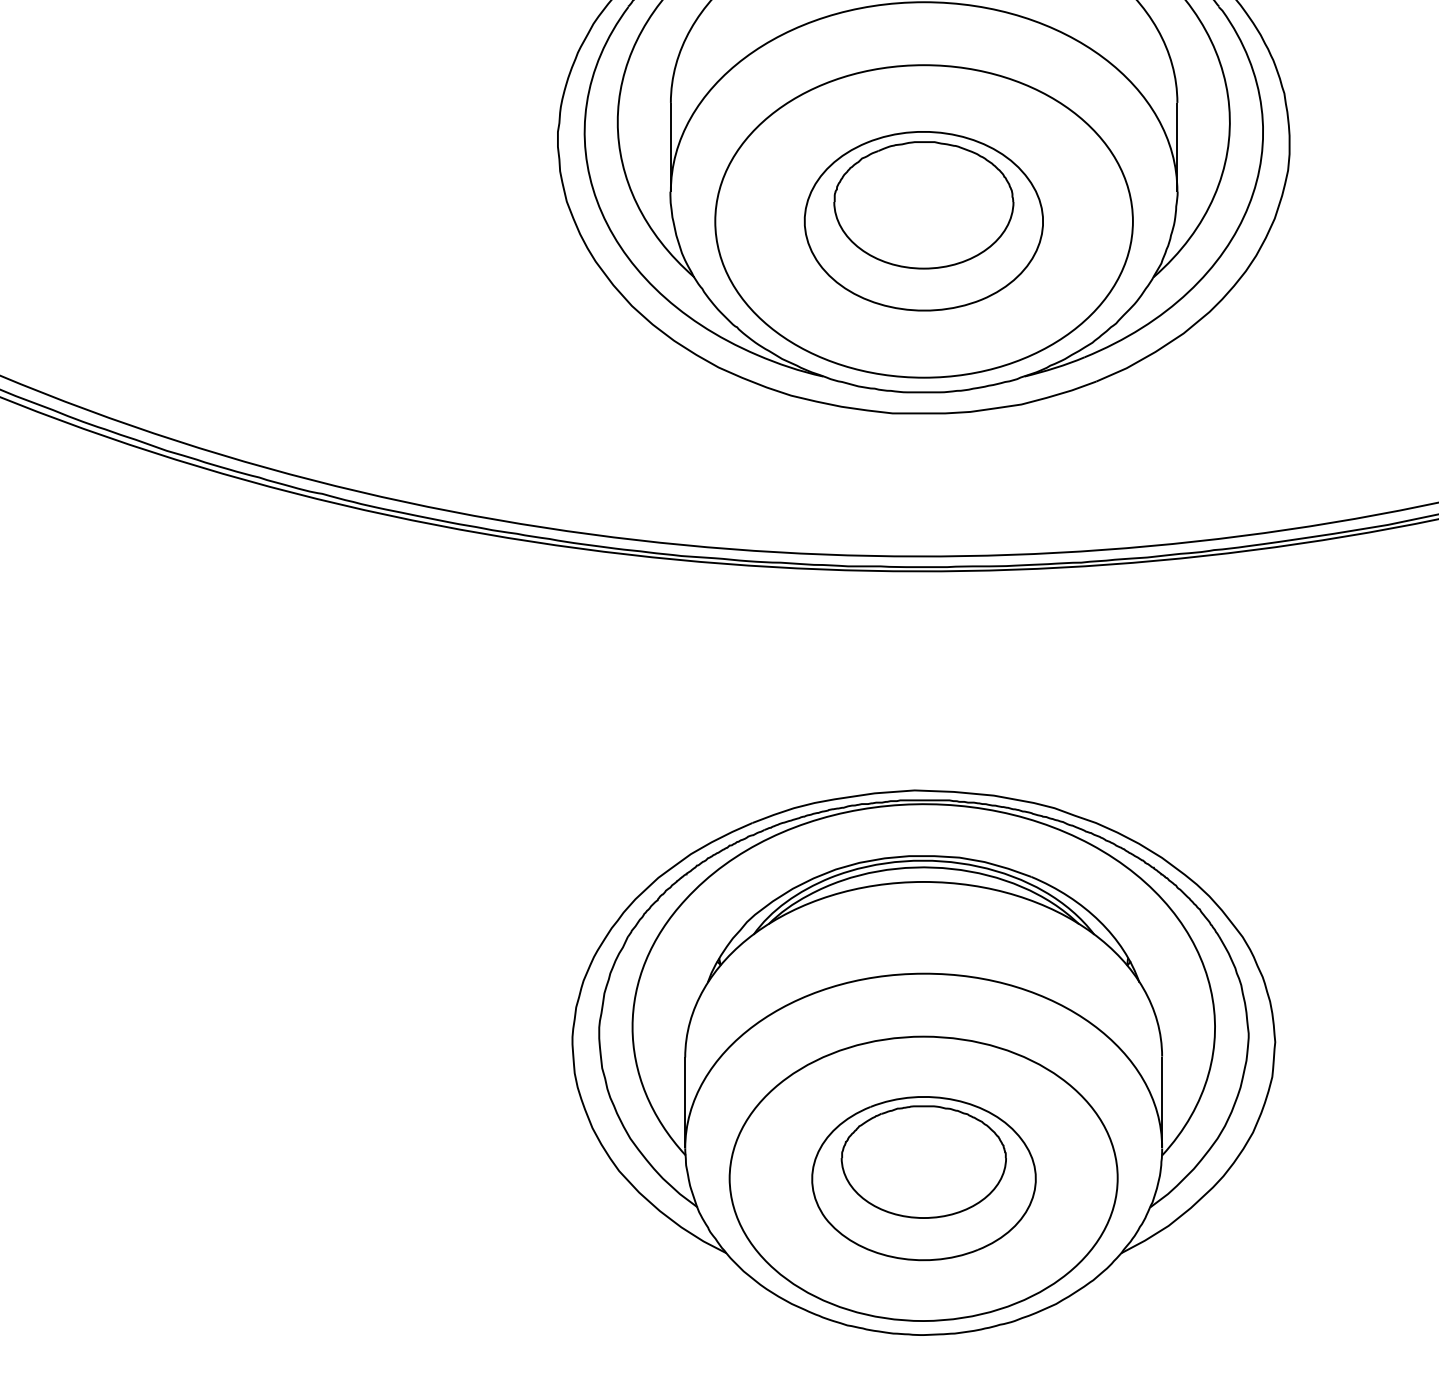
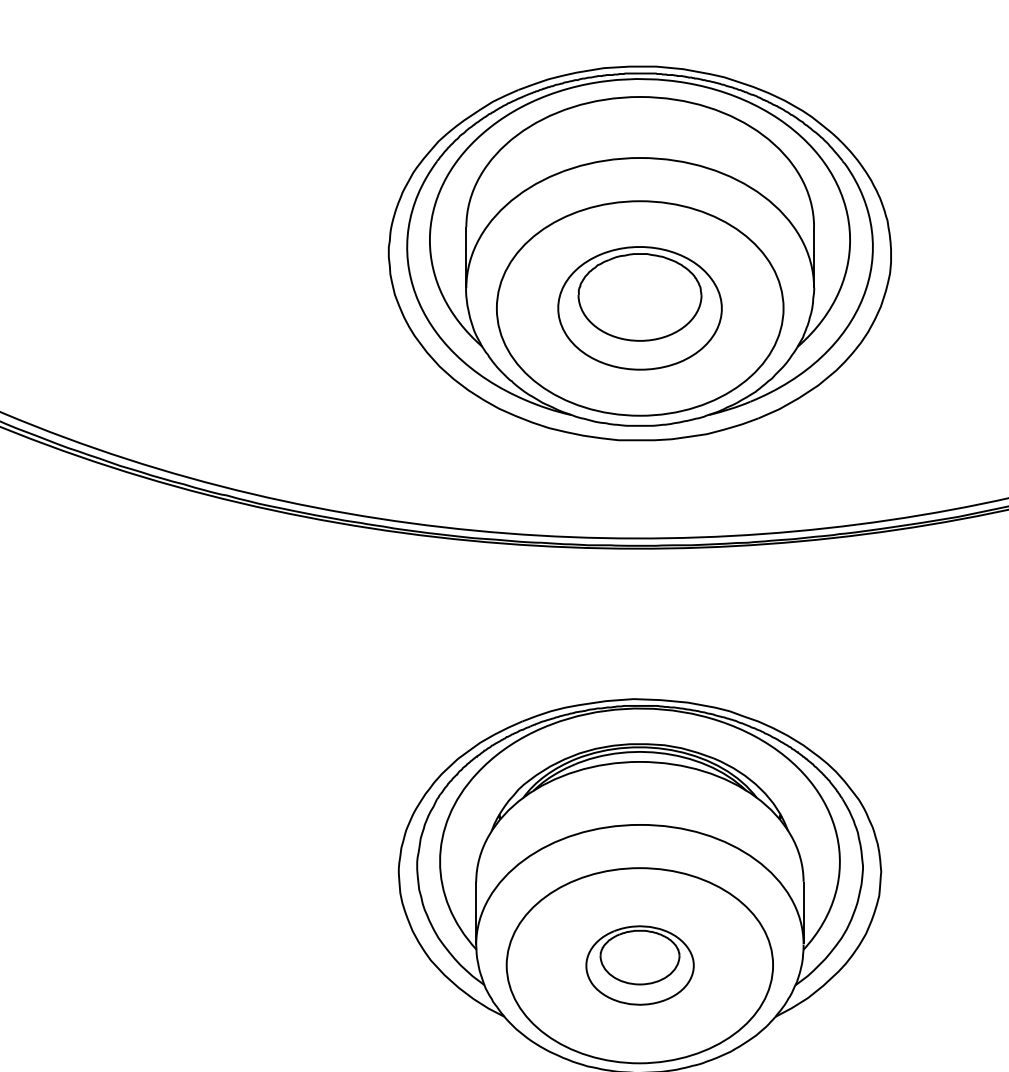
part: (923, 1178) -> (639, 965), size x0.7

